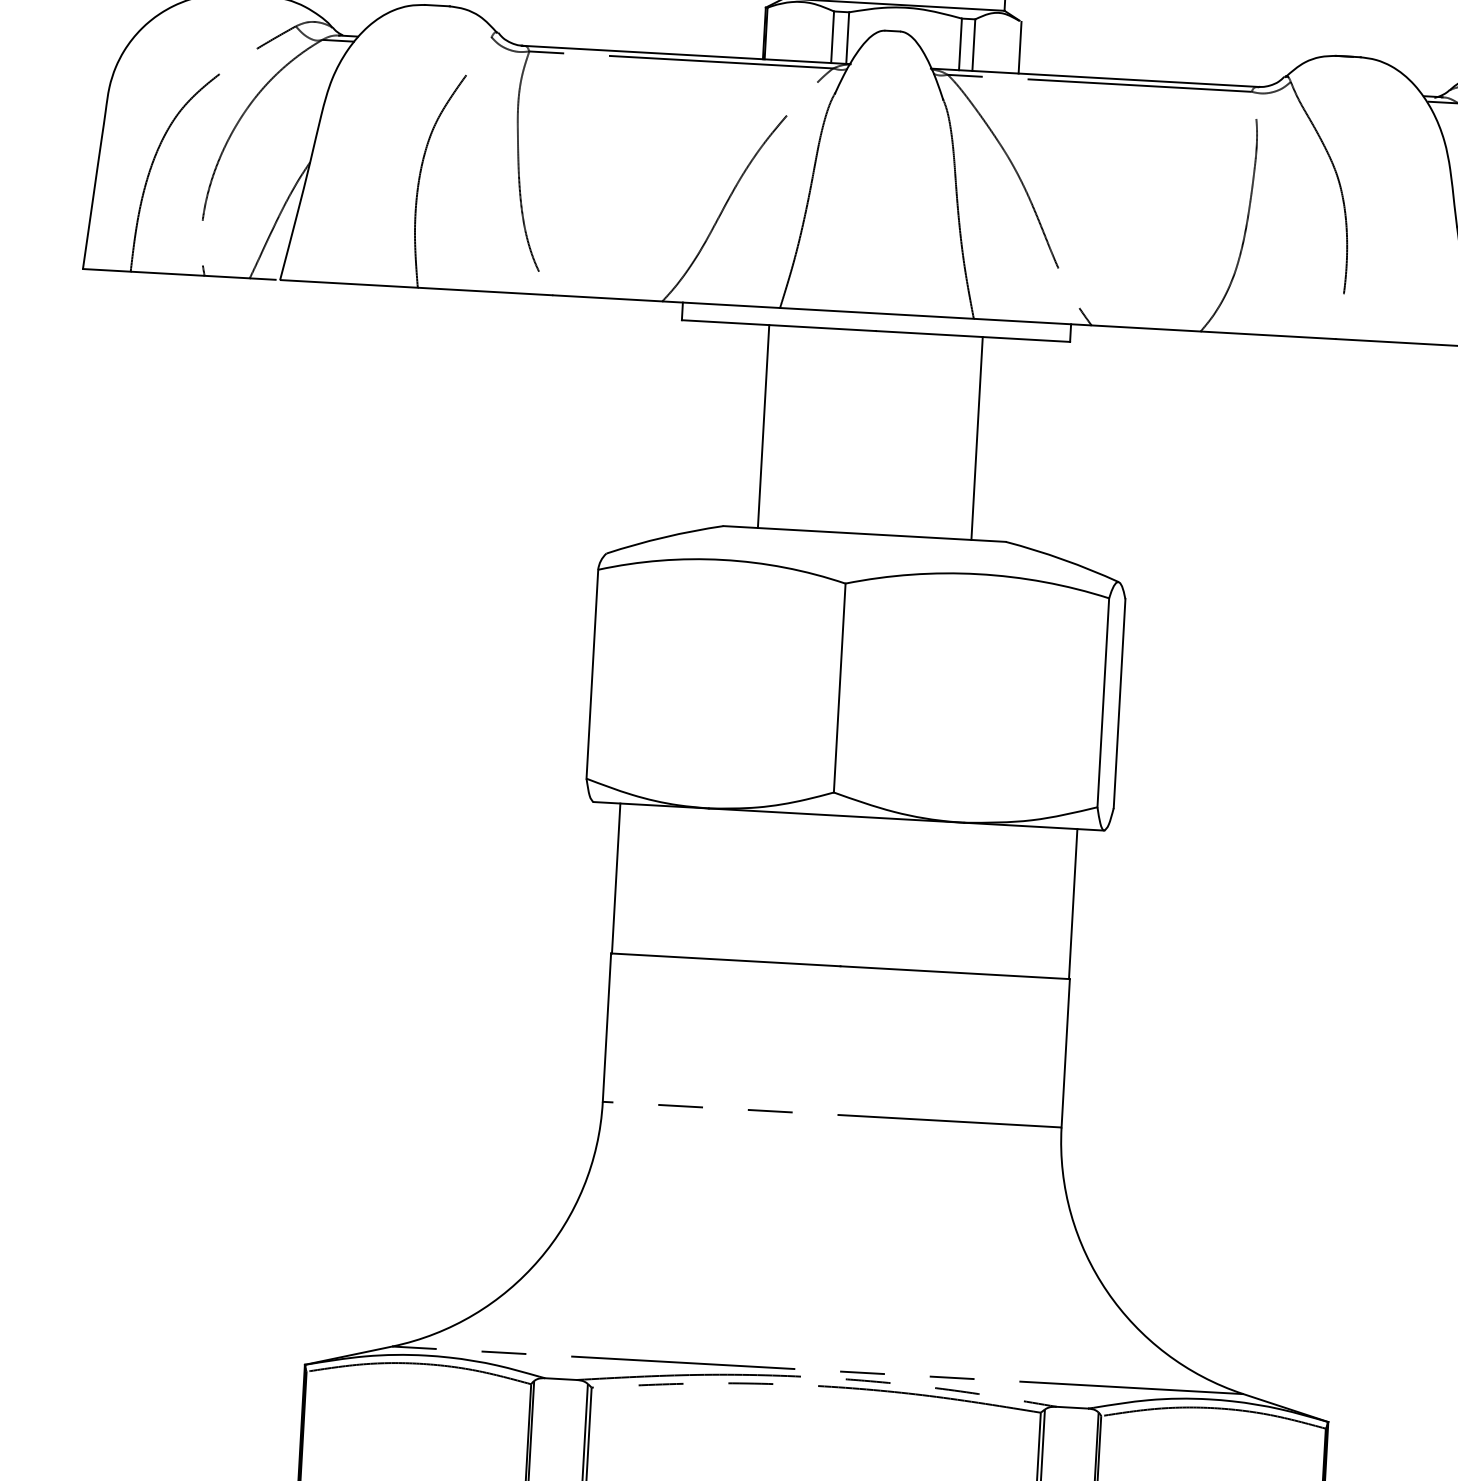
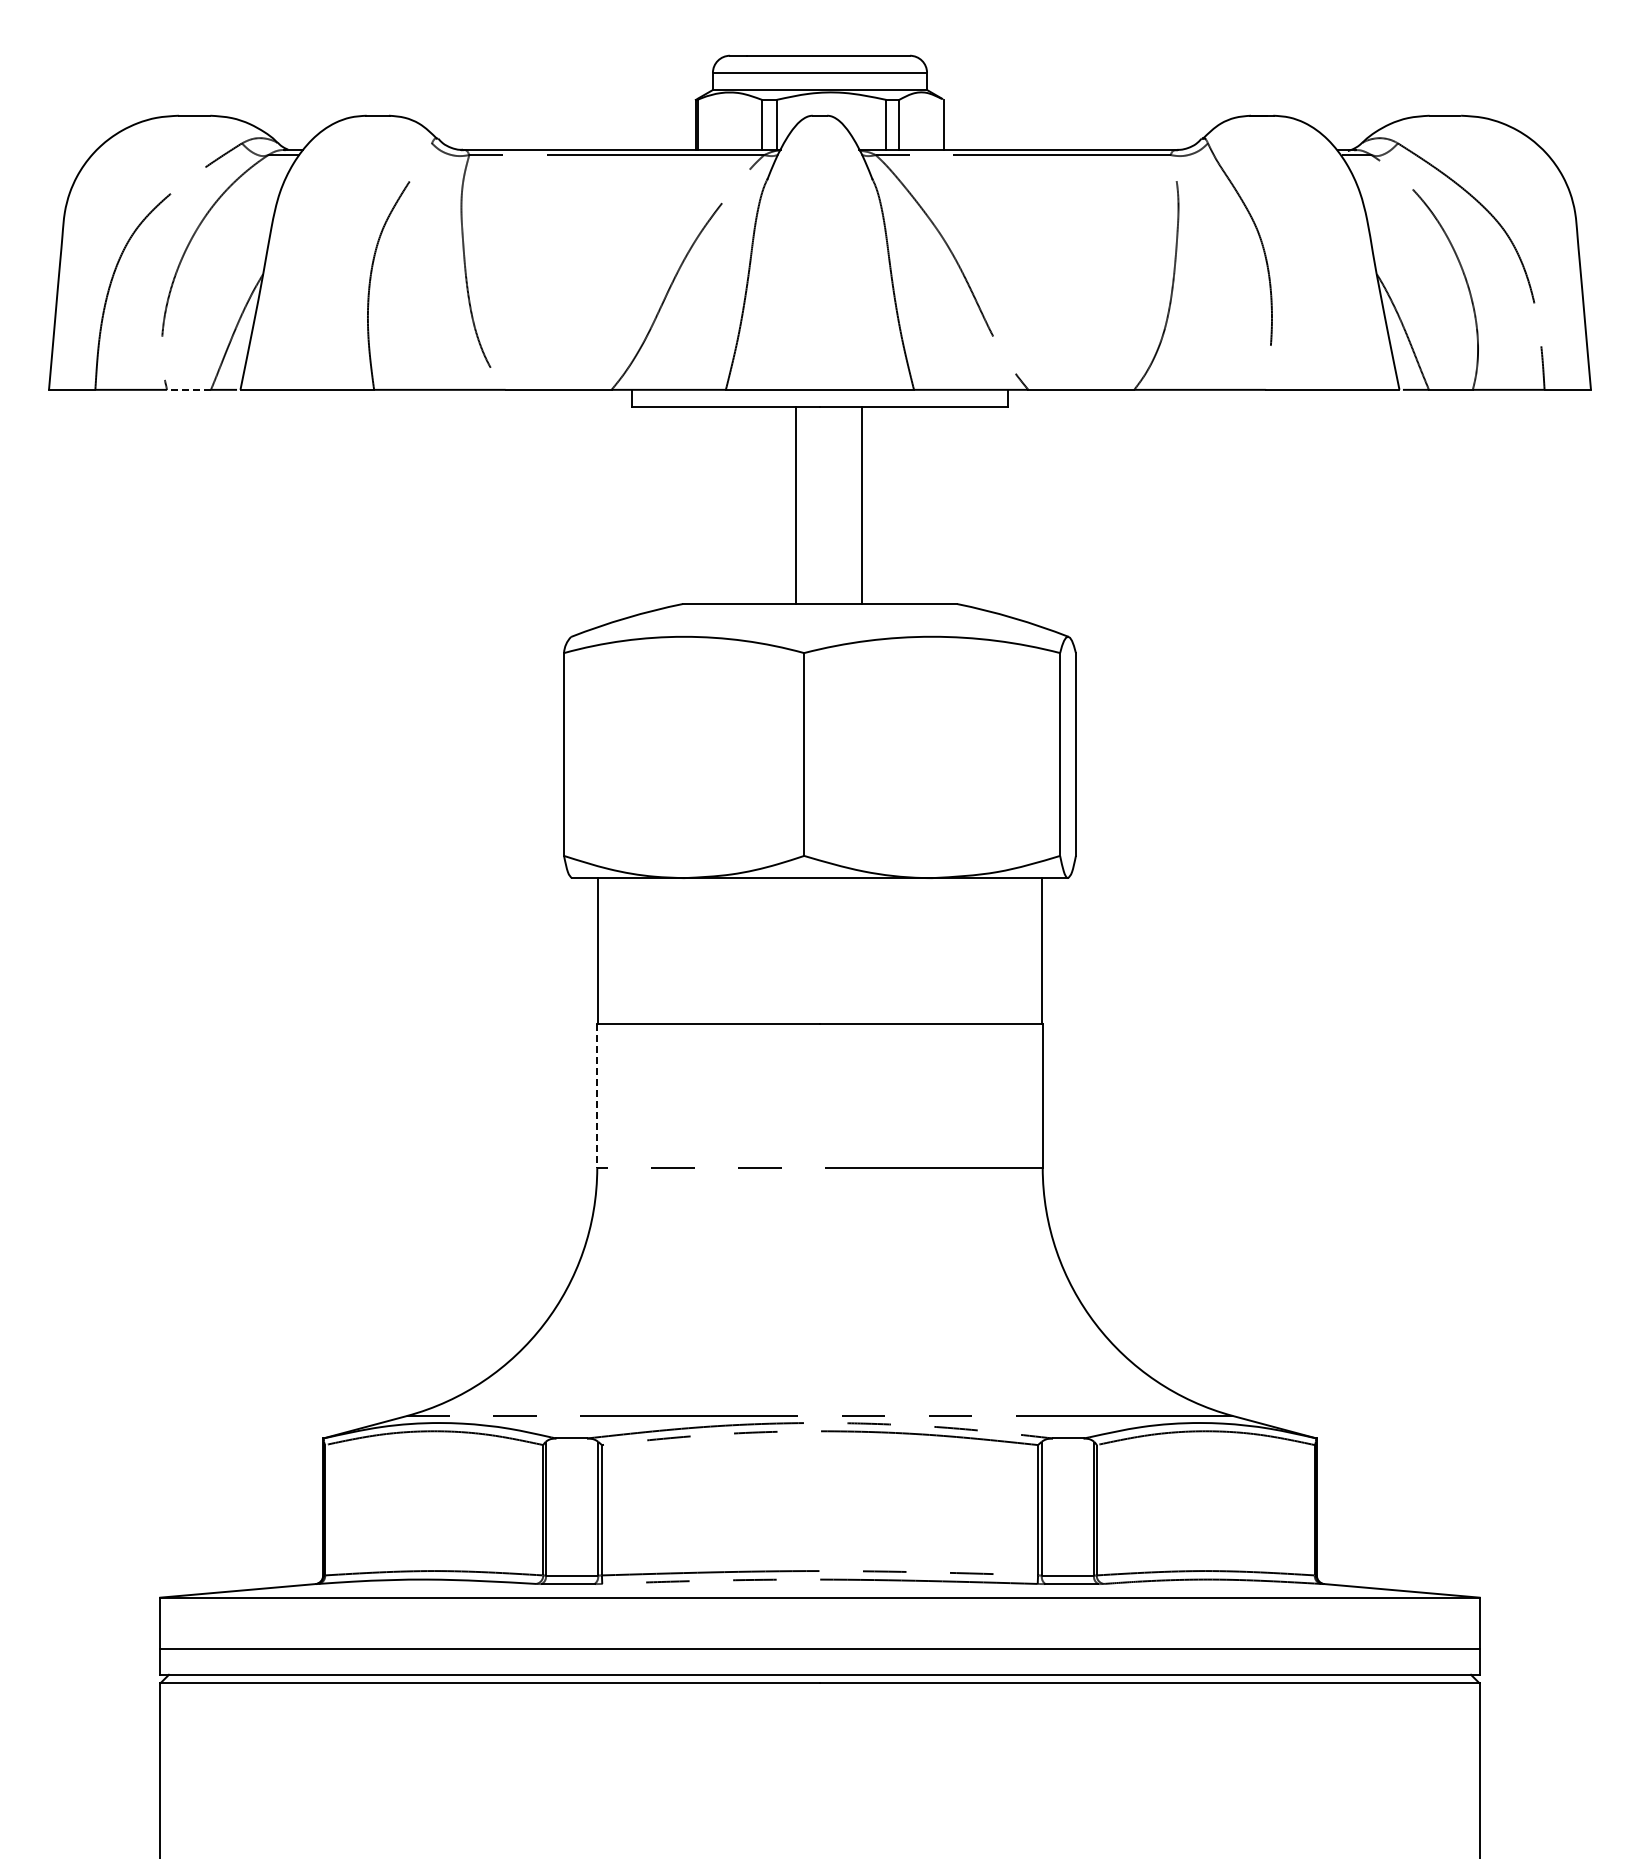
line: (227, 276) -> (189, 389), solid -> dashed
line: (763, 426) -> (796, 505), moved
line: (976, 438) -> (861, 505), moved
line: (607, 1028) -> (597, 1096), solid -> dashed

